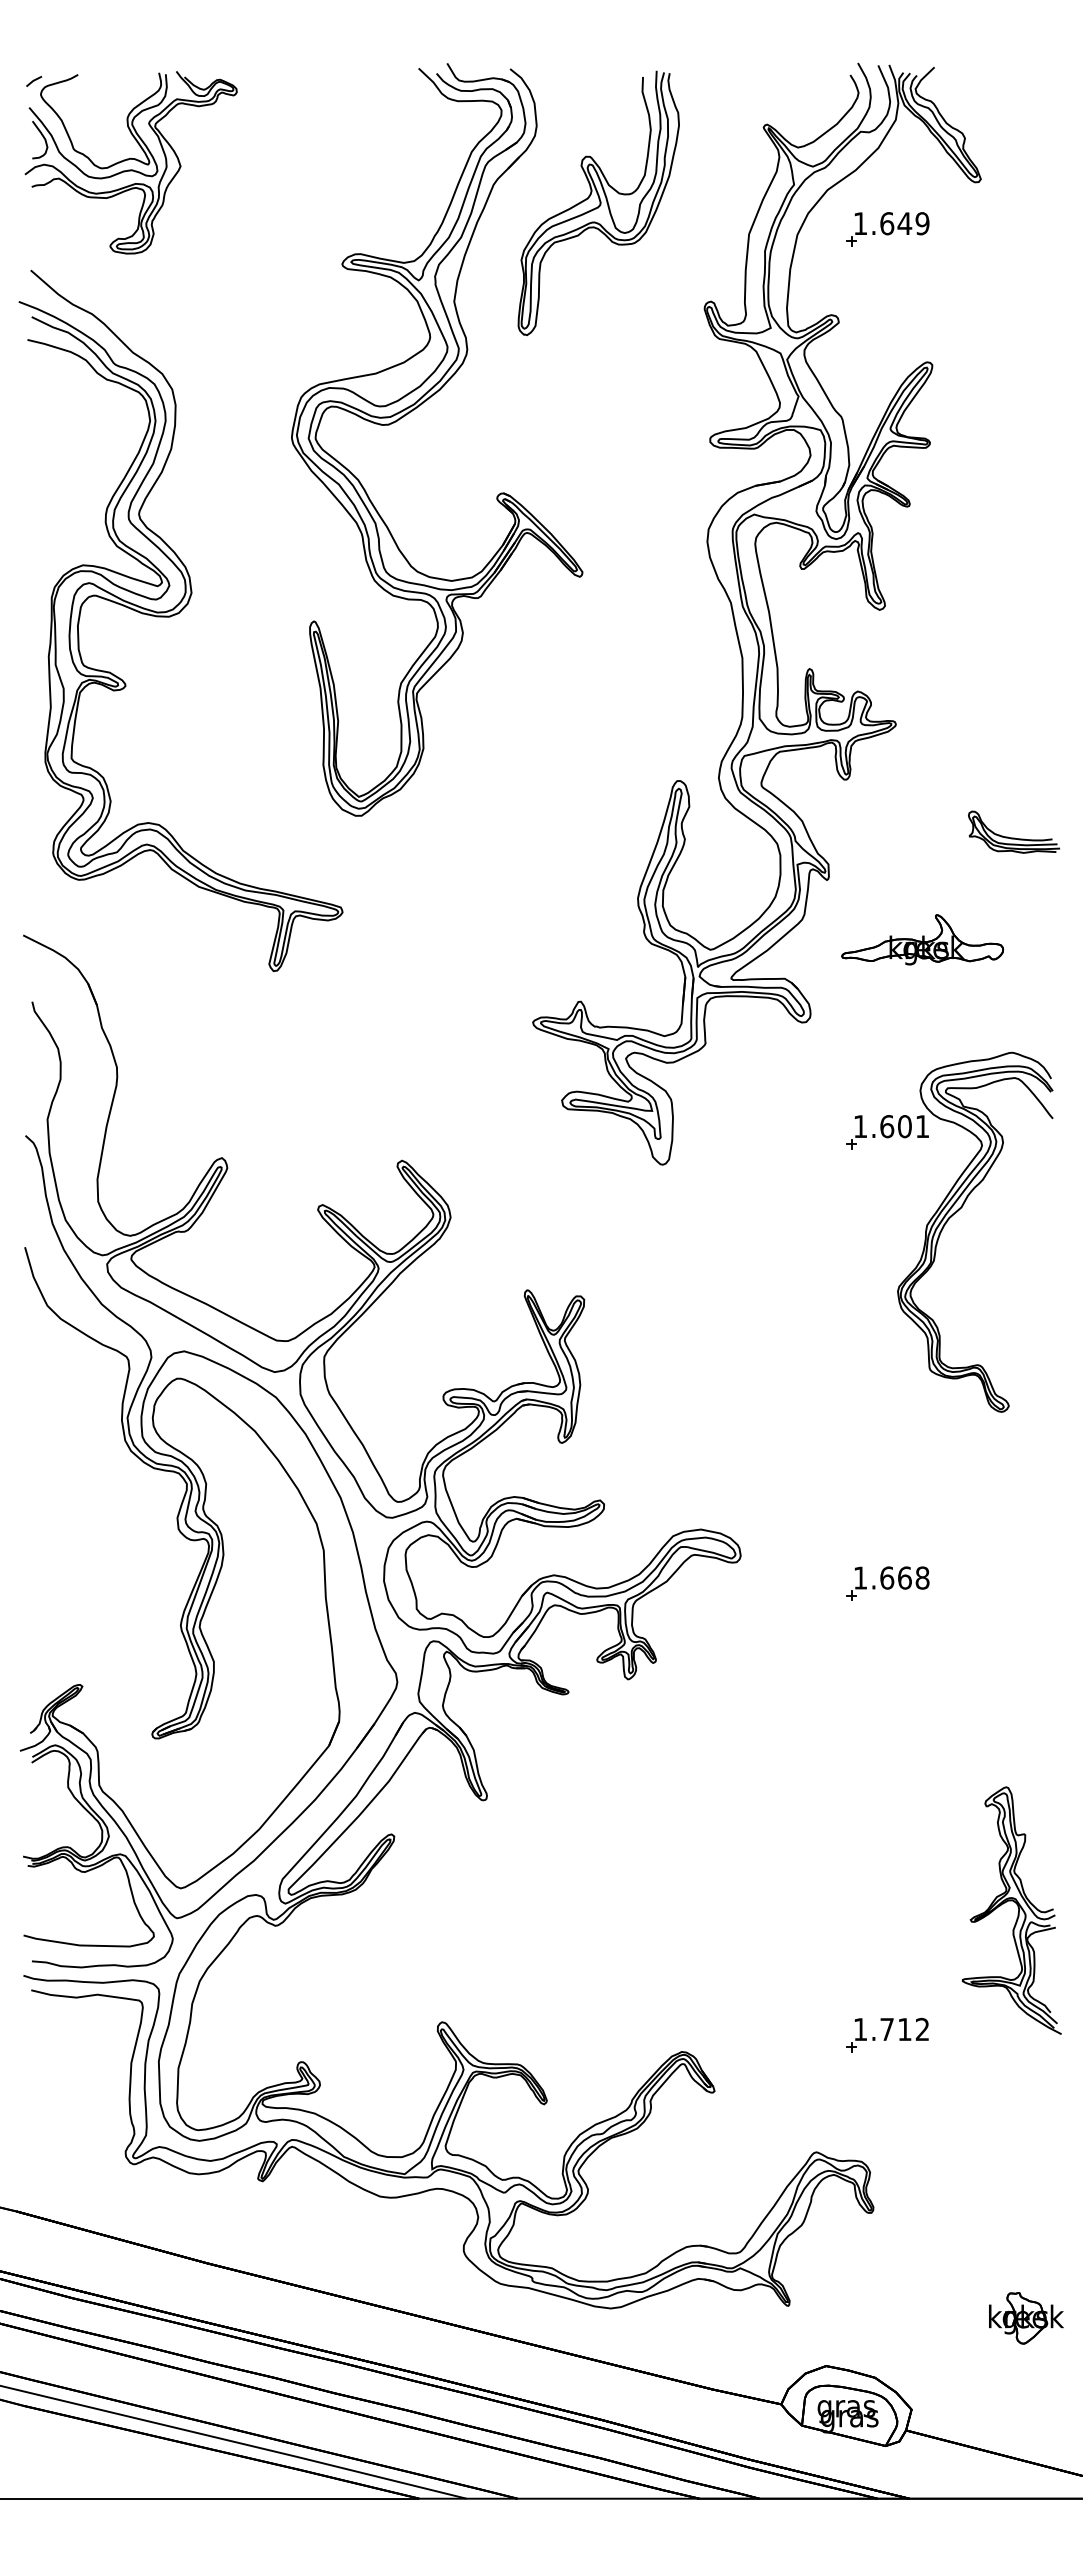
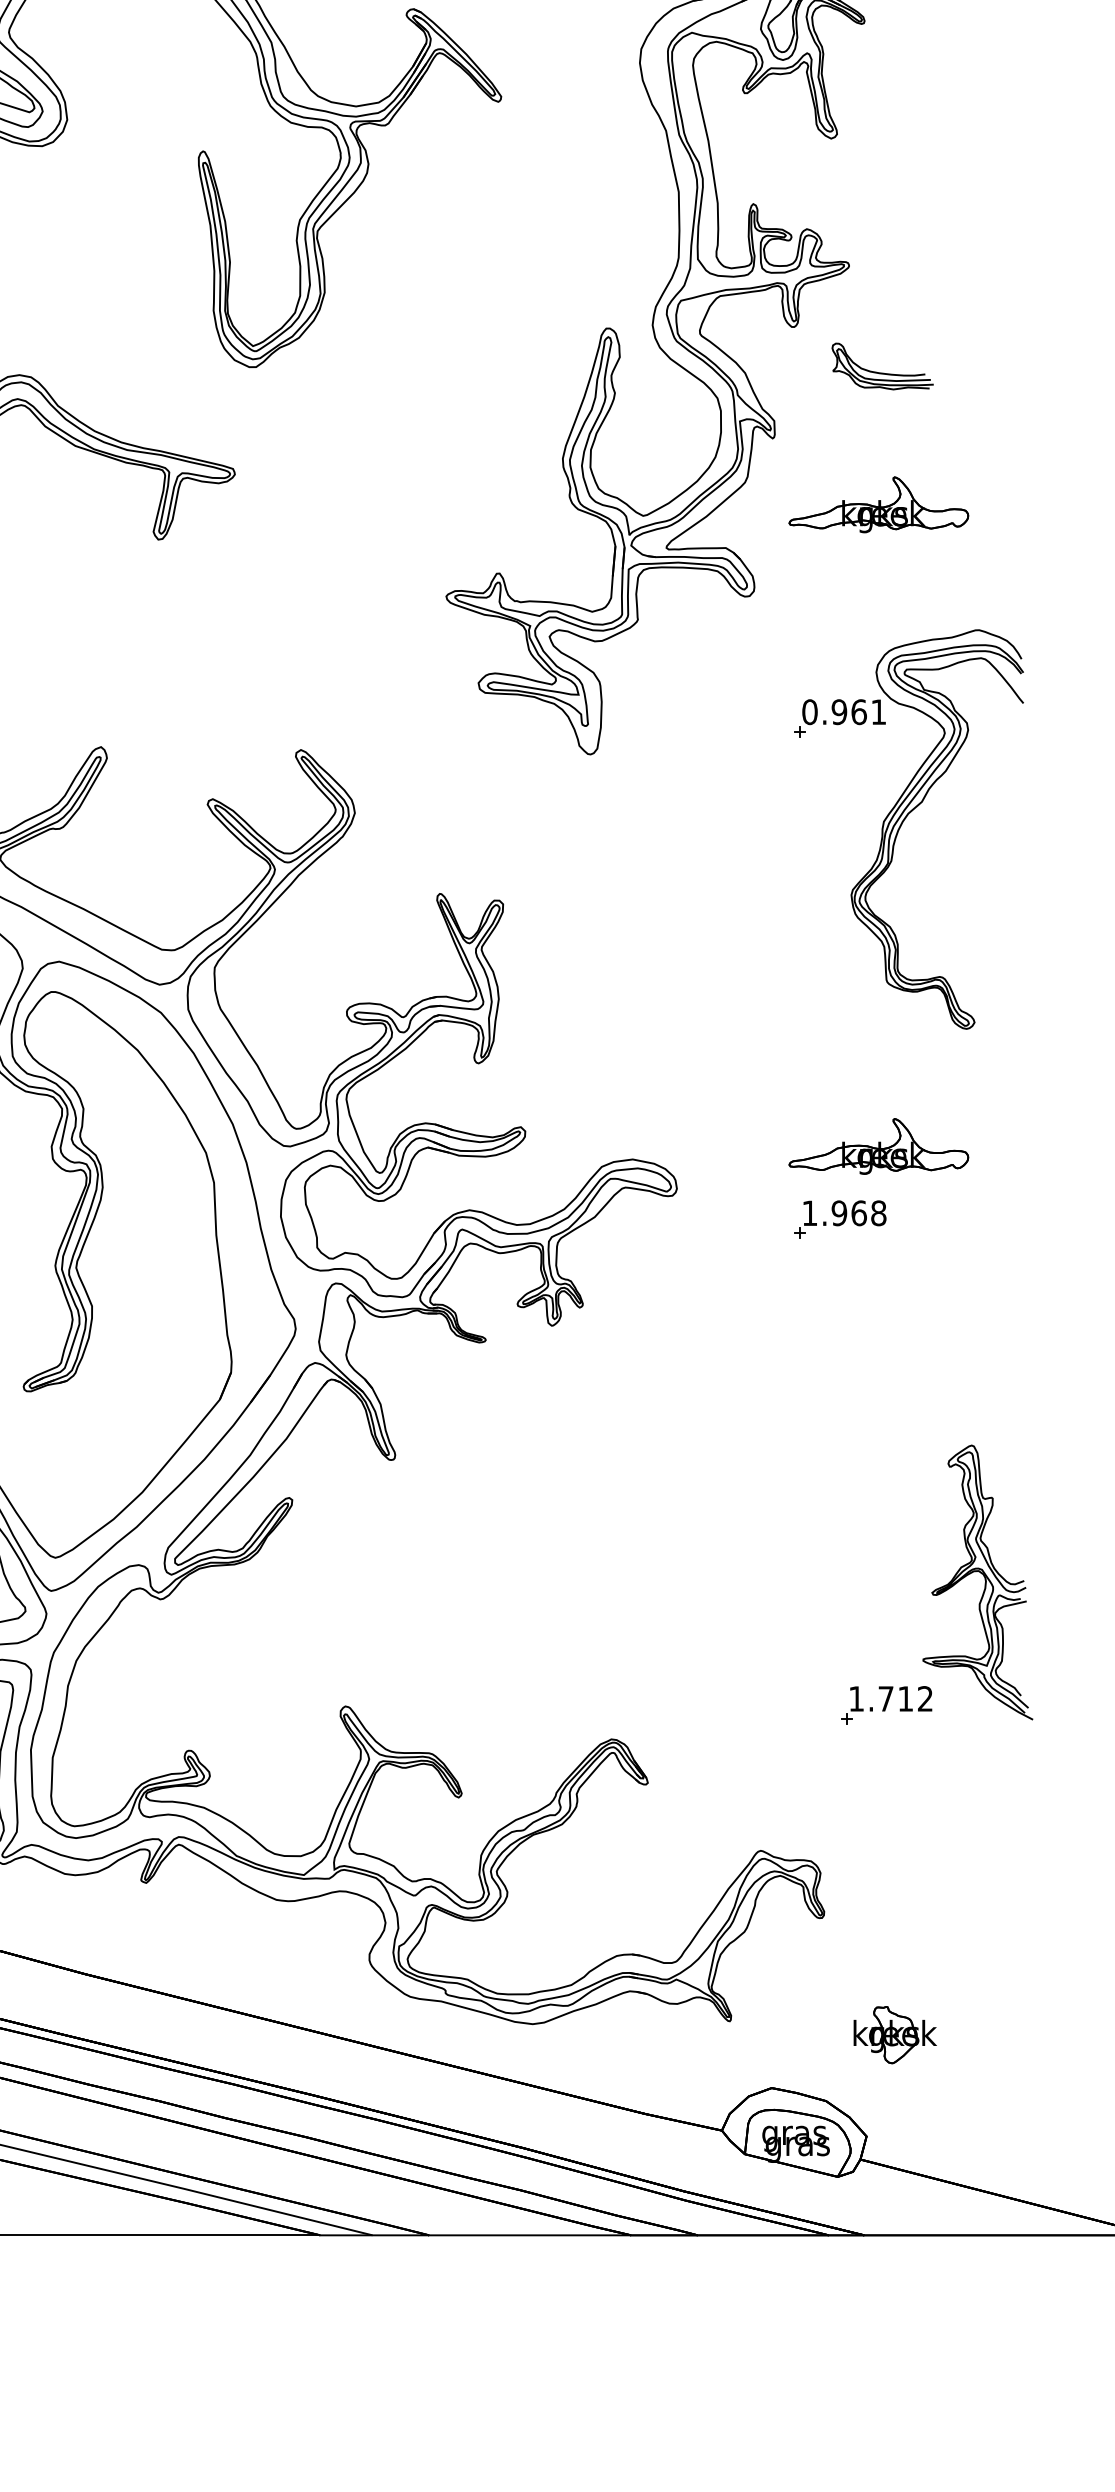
part: (1014, 831) -> (883, 365), moved
text: (882, 1126) -> (834, 712), 1.601 -> 0.961
part: (922, 1517) -> (878, 1146), added
text: (887, 1577) -> (839, 1212), 1.668 -> 1.968
part: (887, 2034) -> (886, 1704), moved
part: (1026, 2318) -> (895, 2035), moved

